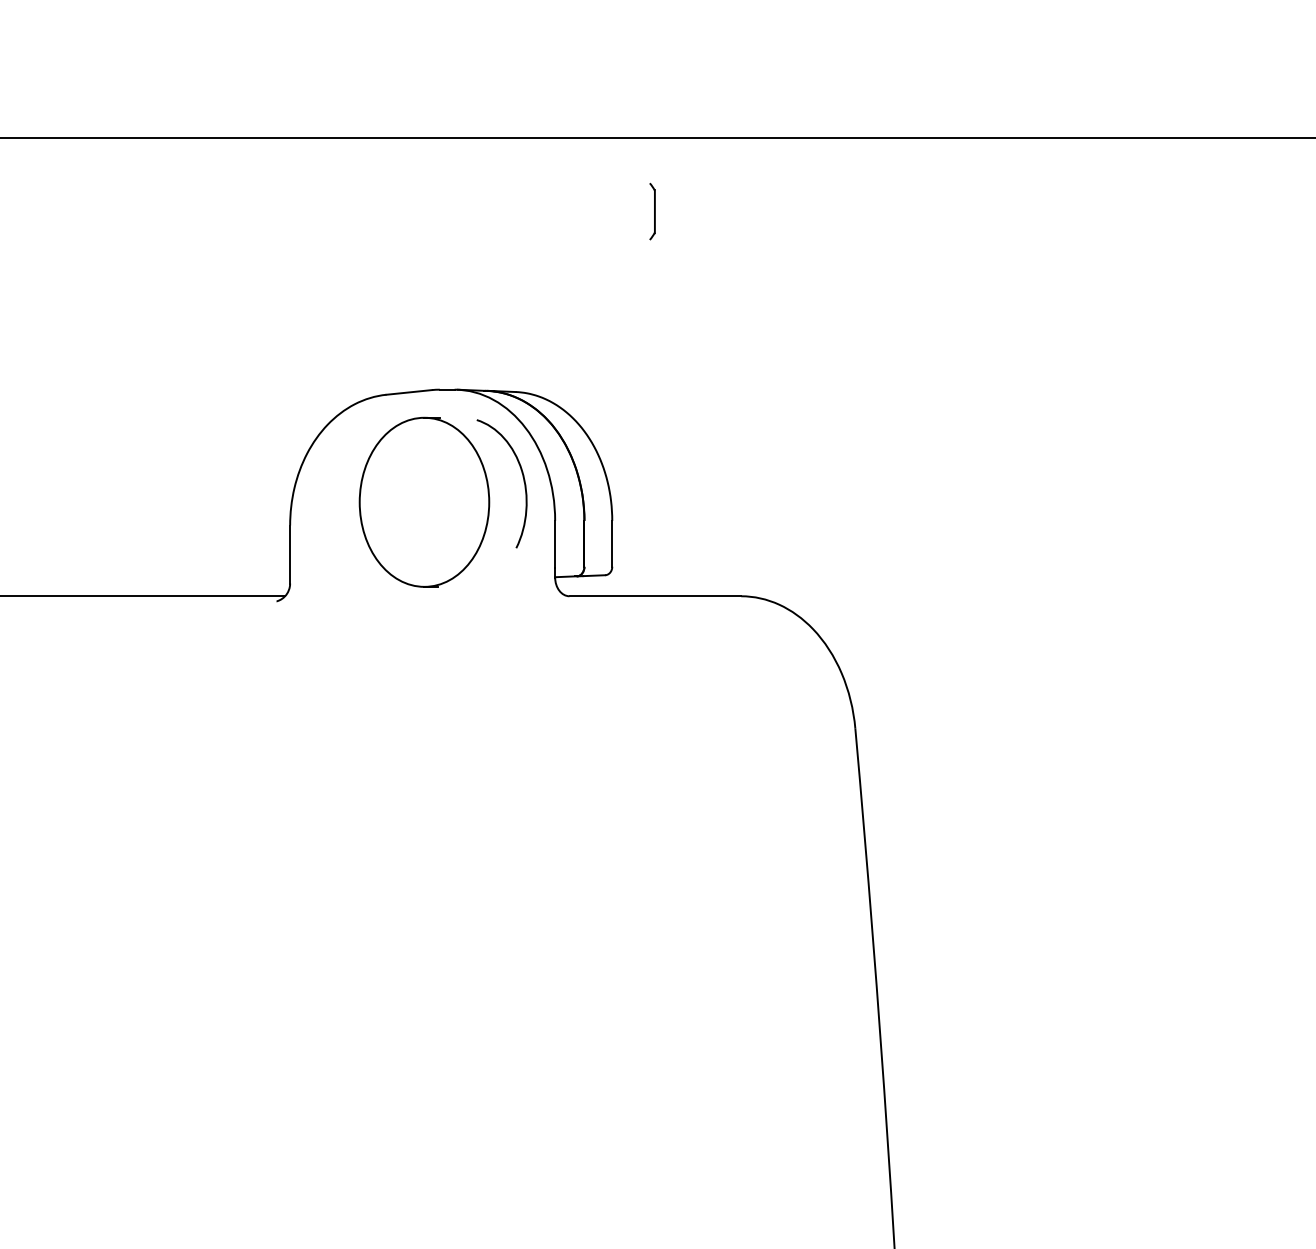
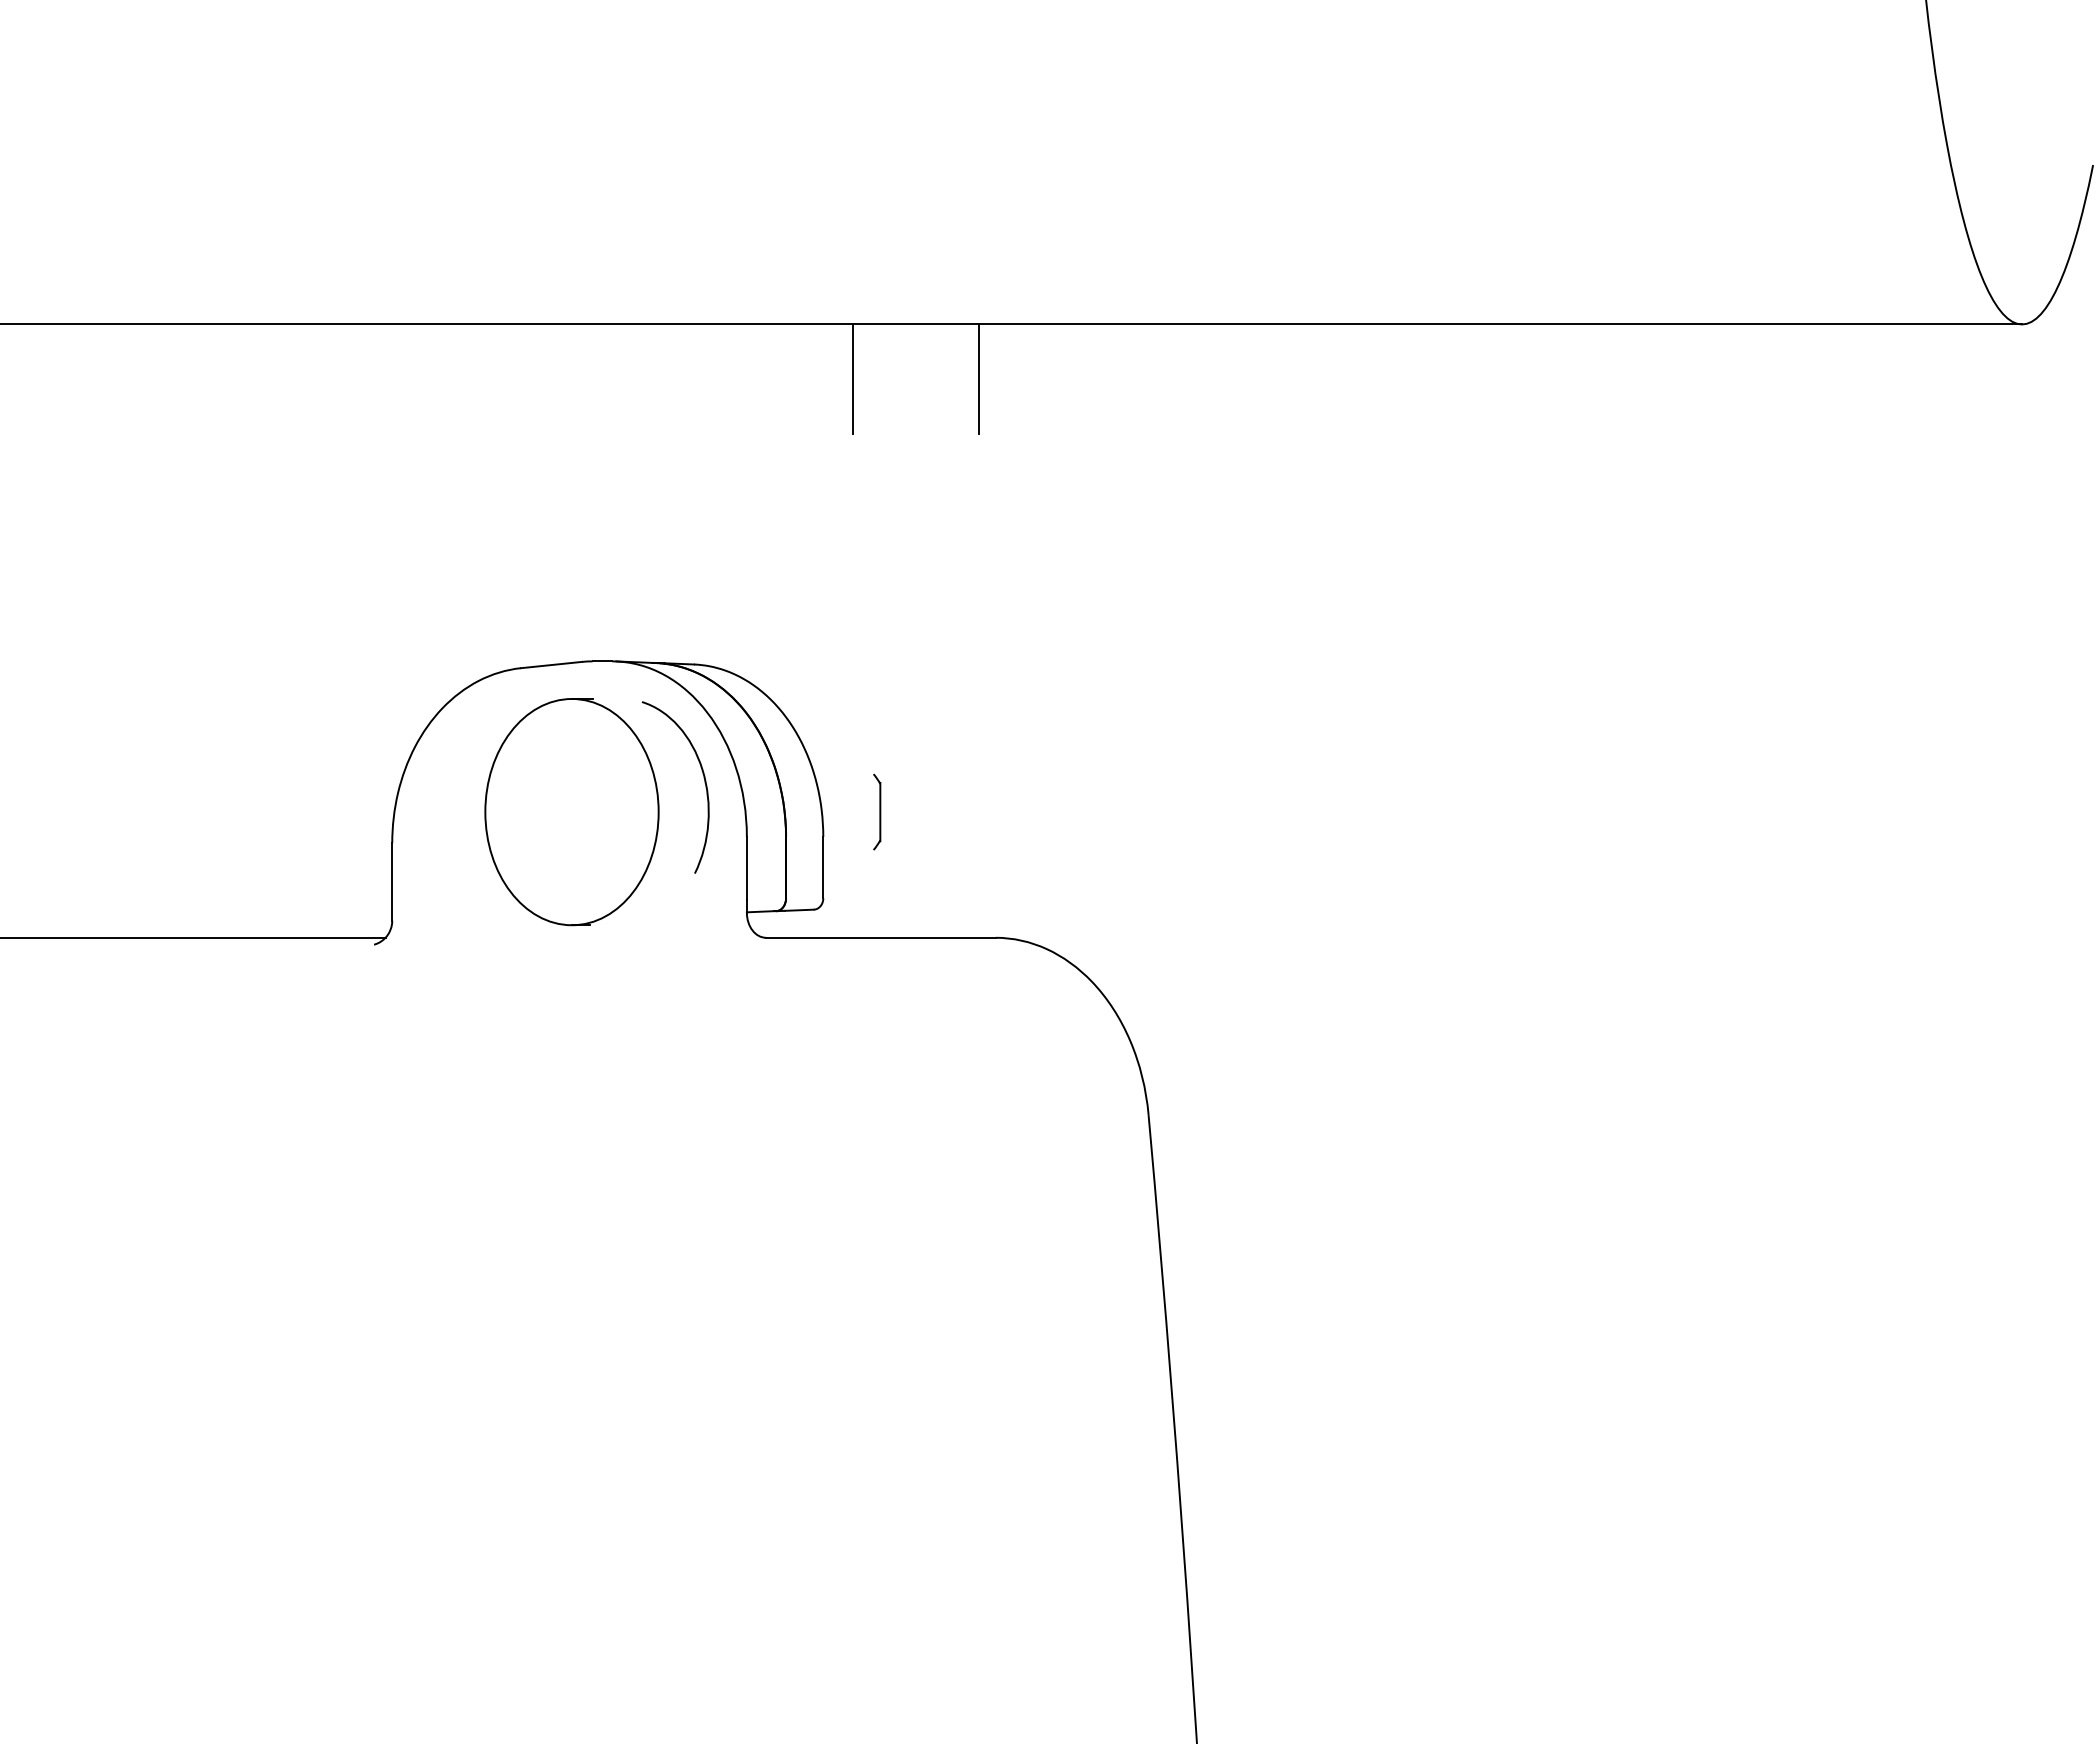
line: (634, 179) -> (853, 379), added
line: (729, 179) -> (979, 379), added
part: (652, 211) -> (877, 811), moved

